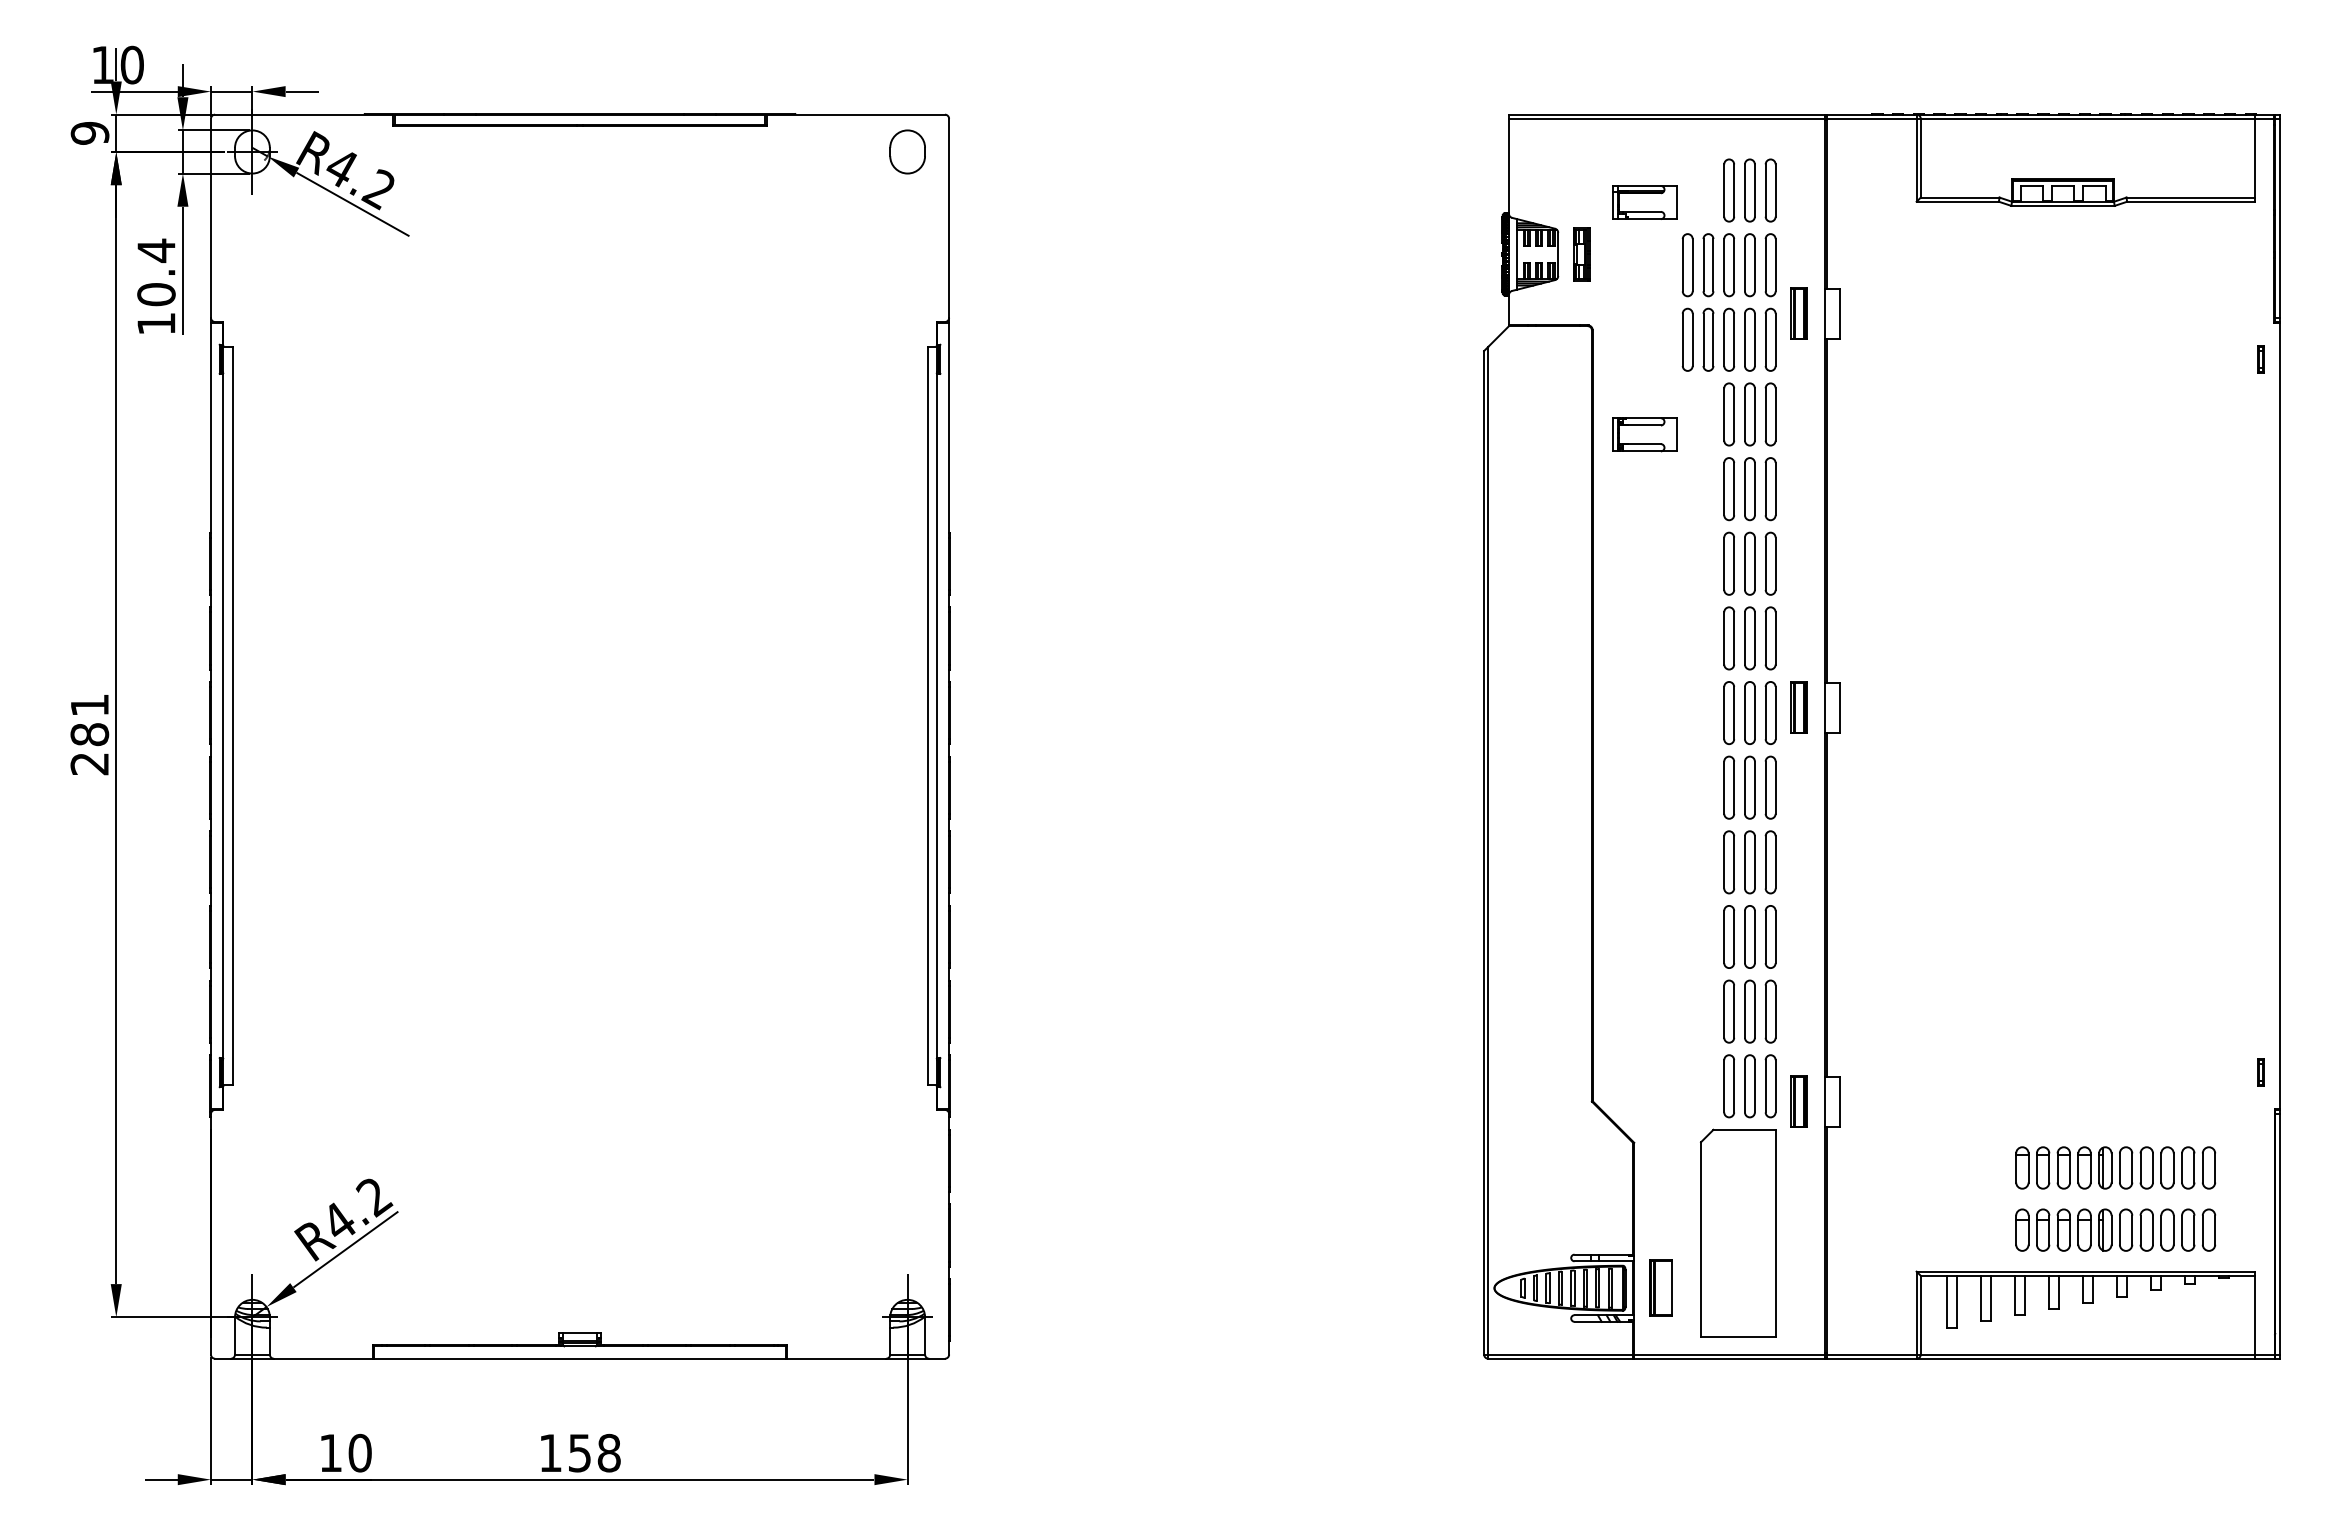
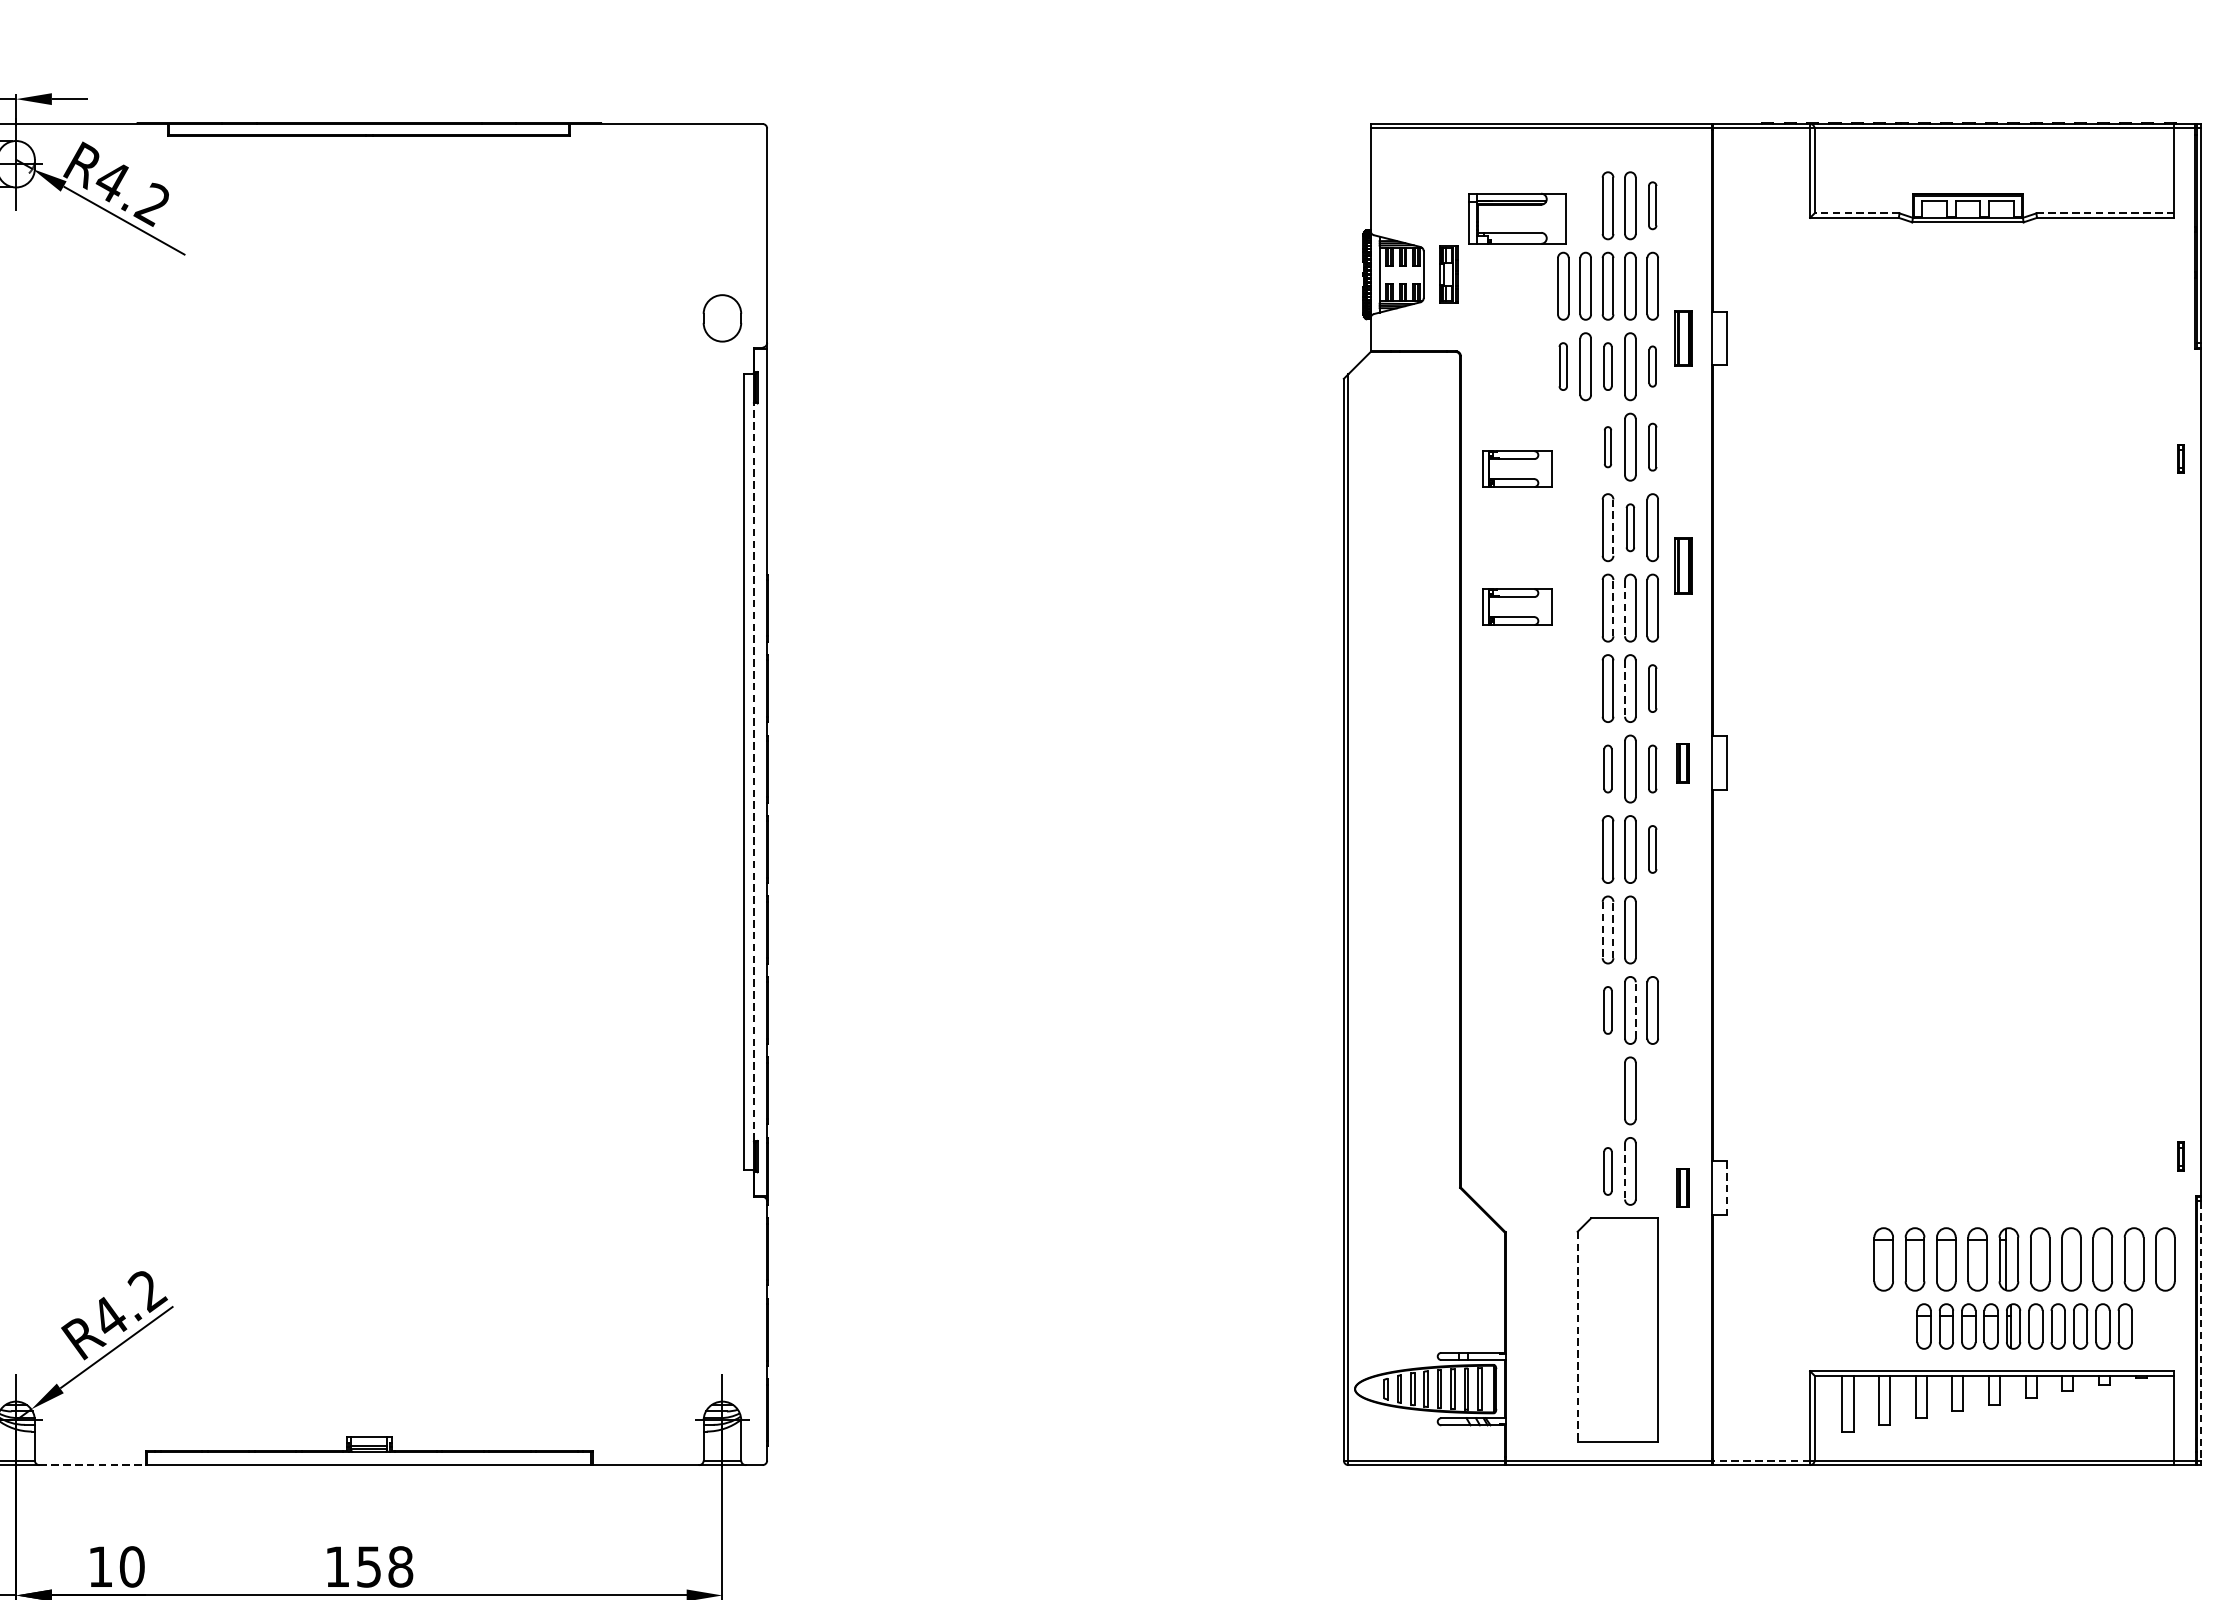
part: (907, 151) -> (722, 317), moved
part: (1770, 190) -> (1652, 205), size x0.7
line: (1959, 197) -> (1856, 213), solid -> dashed
line: (2190, 197) -> (2105, 213), solid -> dashed
part: (1644, 202) -> (1516, 218), size x1.4
part: (1687, 339) -> (1563, 366), size x0.7
part: (1728, 339) -> (1607, 366), size x0.7
part: (1770, 339) -> (1652, 366), size x0.6
part: (2260, 359) -> (2180, 459), moved
part: (1728, 414) -> (1607, 447), size x0.6
part: (1770, 414) -> (1652, 447), size x0.7
line: (1734, 489) -> (1613, 528), solid -> dashed
part: (1749, 489) -> (1629, 528), size x0.7
part: (1798, 524) -> (1682, 565), added
part: (1644, 562) -> (1516, 606), added
line: (1734, 563) -> (1613, 607), solid -> dashed
line: (1744, 564) -> (1624, 608), solid -> dashed
line: (1744, 638) -> (1624, 688), solid -> dashed
part: (1770, 638) -> (1652, 688), size x0.7
part: (1798, 707) -> (1682, 763), size x0.7
part: (1728, 712) -> (1607, 768), size x0.7
part: (1770, 712) -> (1652, 768), size x0.7
line: (936, 715) -> (753, 771), solid -> dashed
part: (1770, 787) -> (1652, 849), size x0.7
line: (1734, 861) -> (1613, 929), solid -> dashed
line: (1724, 862) -> (1603, 930), solid -> dashed
part: (1770, 862) -> (1652, 930), removed
part: (1728, 936) -> (1607, 1009), size x0.7
line: (1754, 936) -> (1635, 1009), solid -> dashed
part: (1728, 1011) -> (1607, 1090), removed
part: (1770, 1011) -> (1652, 1090), removed
part: (1728, 1086) -> (1607, 1171), size x0.7
line: (1744, 1086) -> (1624, 1171), solid -> dashed
part: (1770, 1086) -> (1652, 1171), removed
part: (1798, 1101) -> (1682, 1187), size x0.7
line: (1839, 1101) -> (1726, 1187), solid -> dashed
part: (2115, 1167) -> (2024, 1258), size x1.4
line: (2279, 1234) -> (2201, 1331), solid -> dashed
line: (1701, 1240) -> (1578, 1337), solid -> dashed
part: (1660, 1287) -> (1534, 1388), removed
line: (1871, 1354) -> (1761, 1460), solid -> dashed
line: (323, 1358) -> (92, 1464), solid -> dashed

